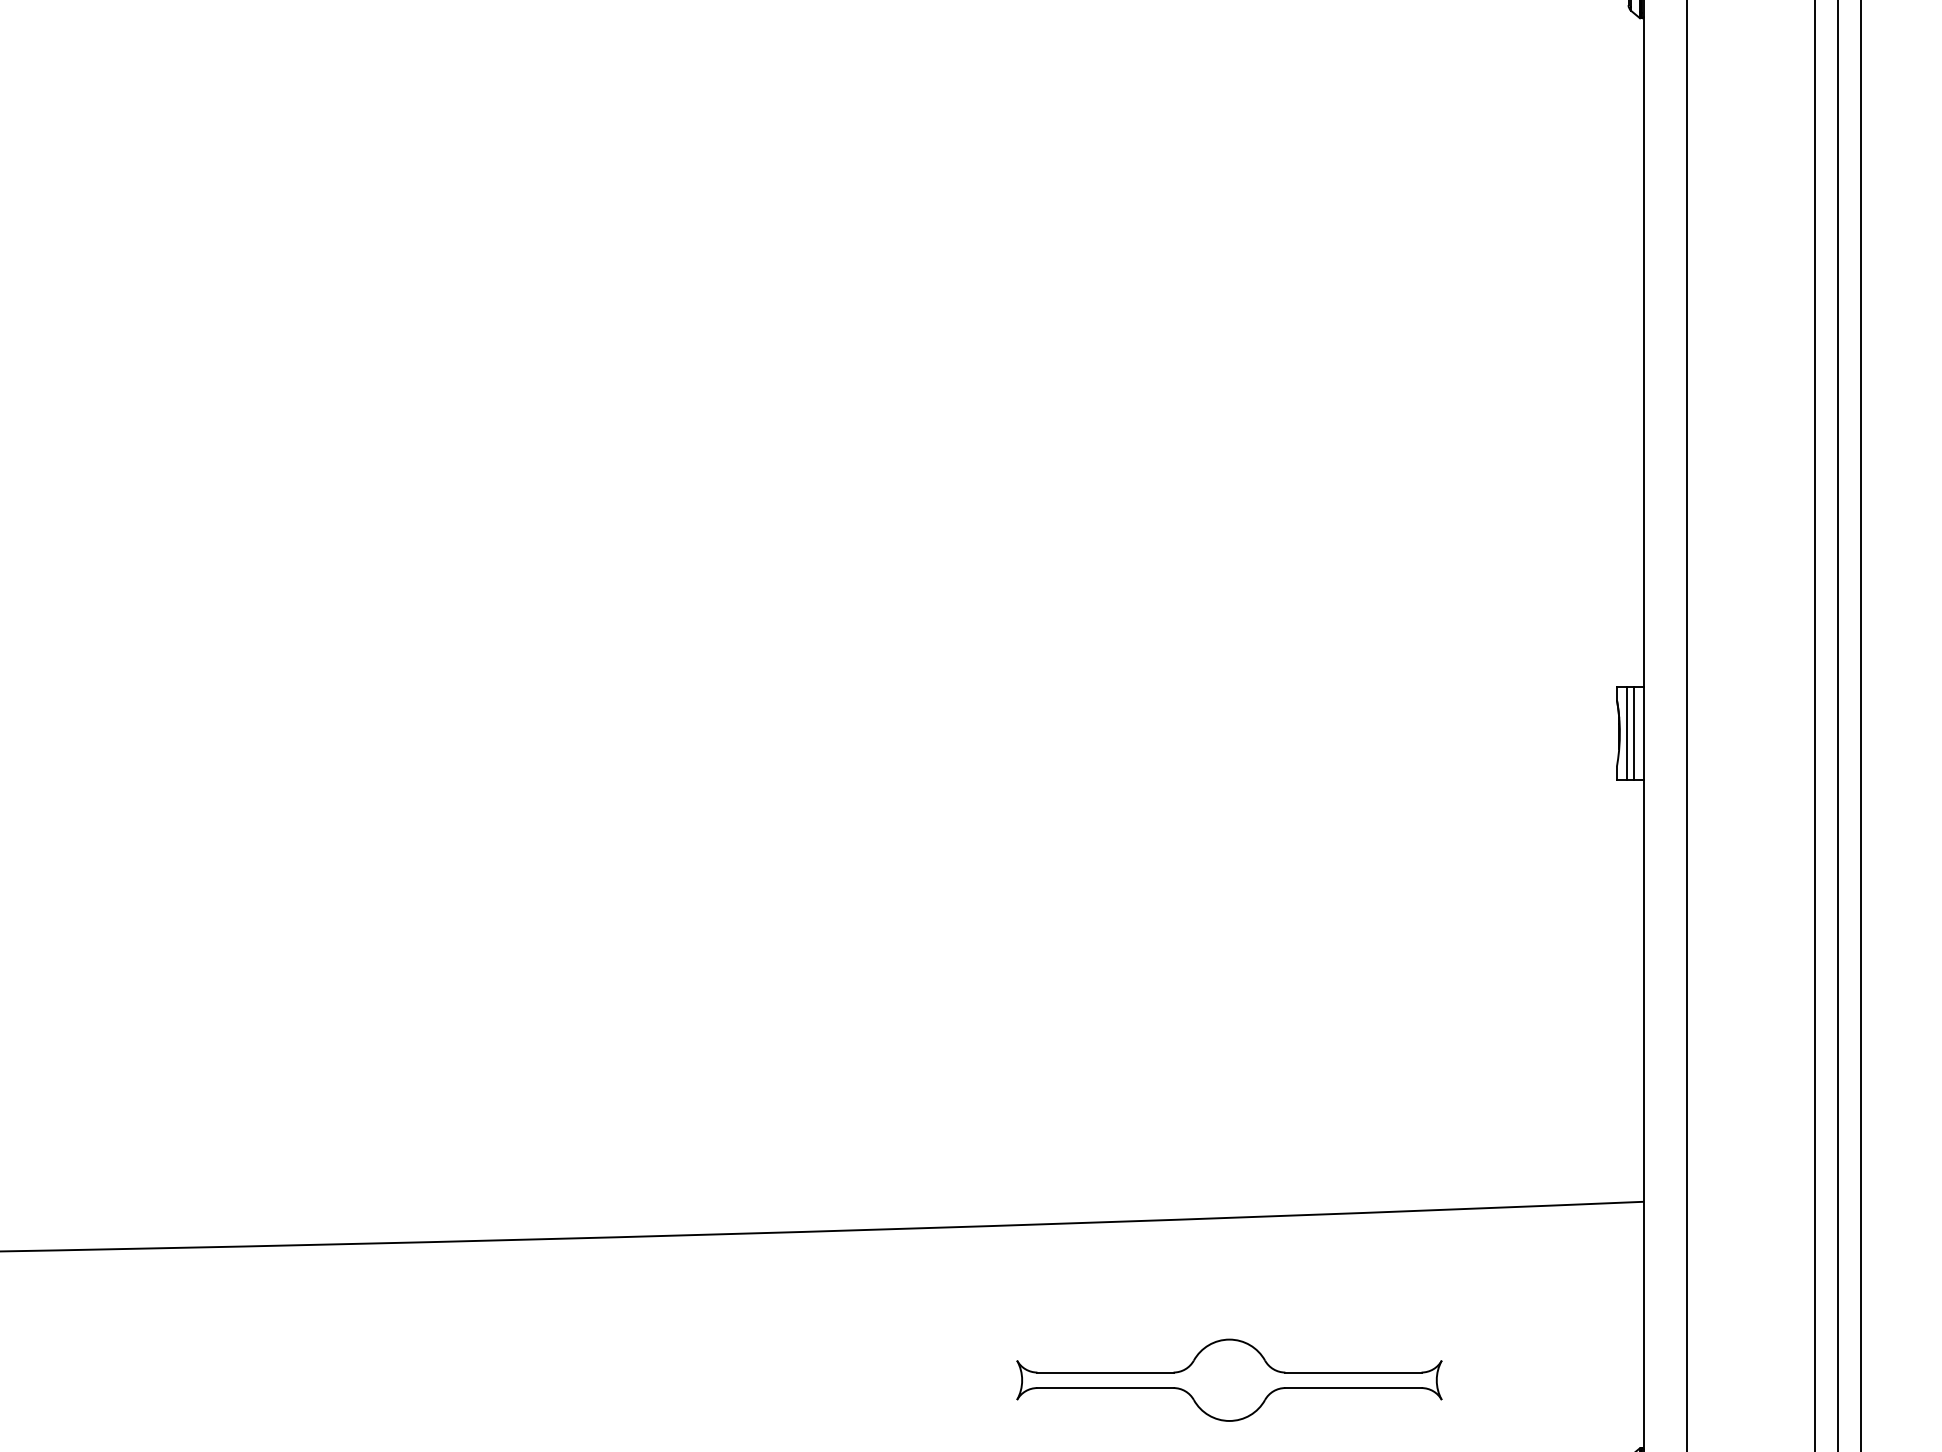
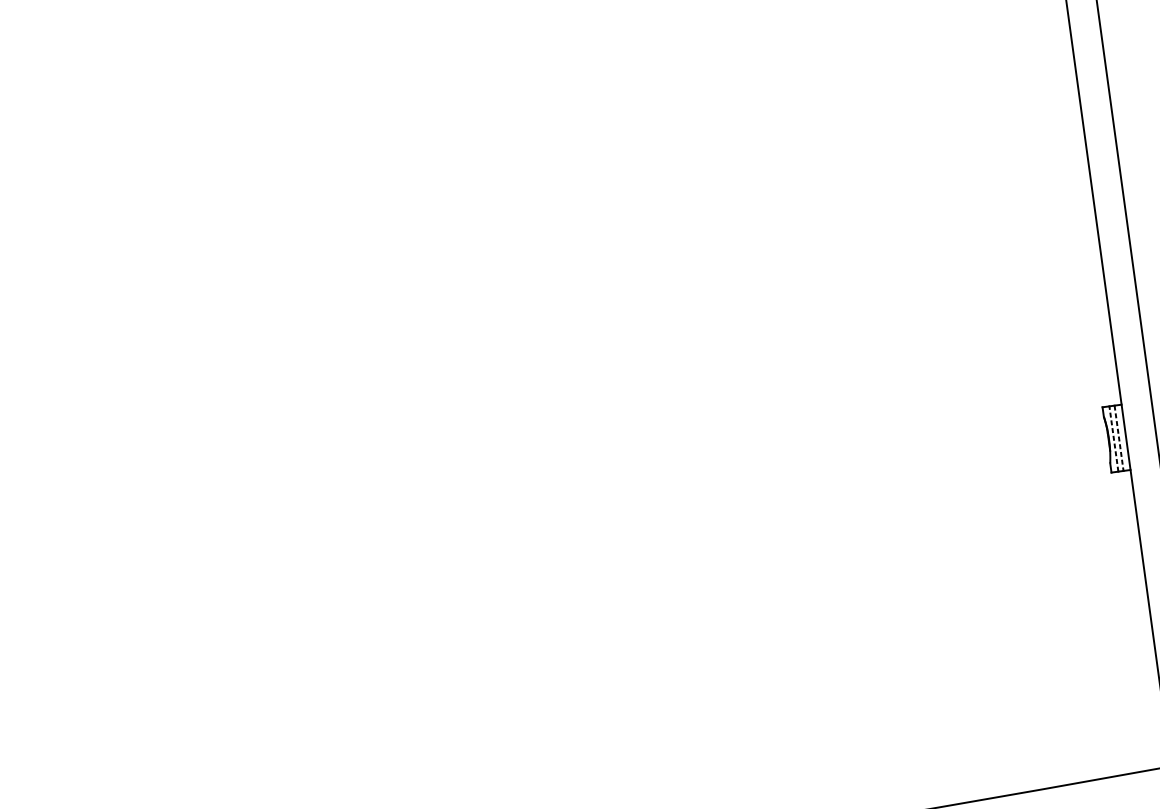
line: (1626, 732) -> (1113, 438), solid -> dashed
line: (1634, 733) -> (1119, 438), solid -> dashed

